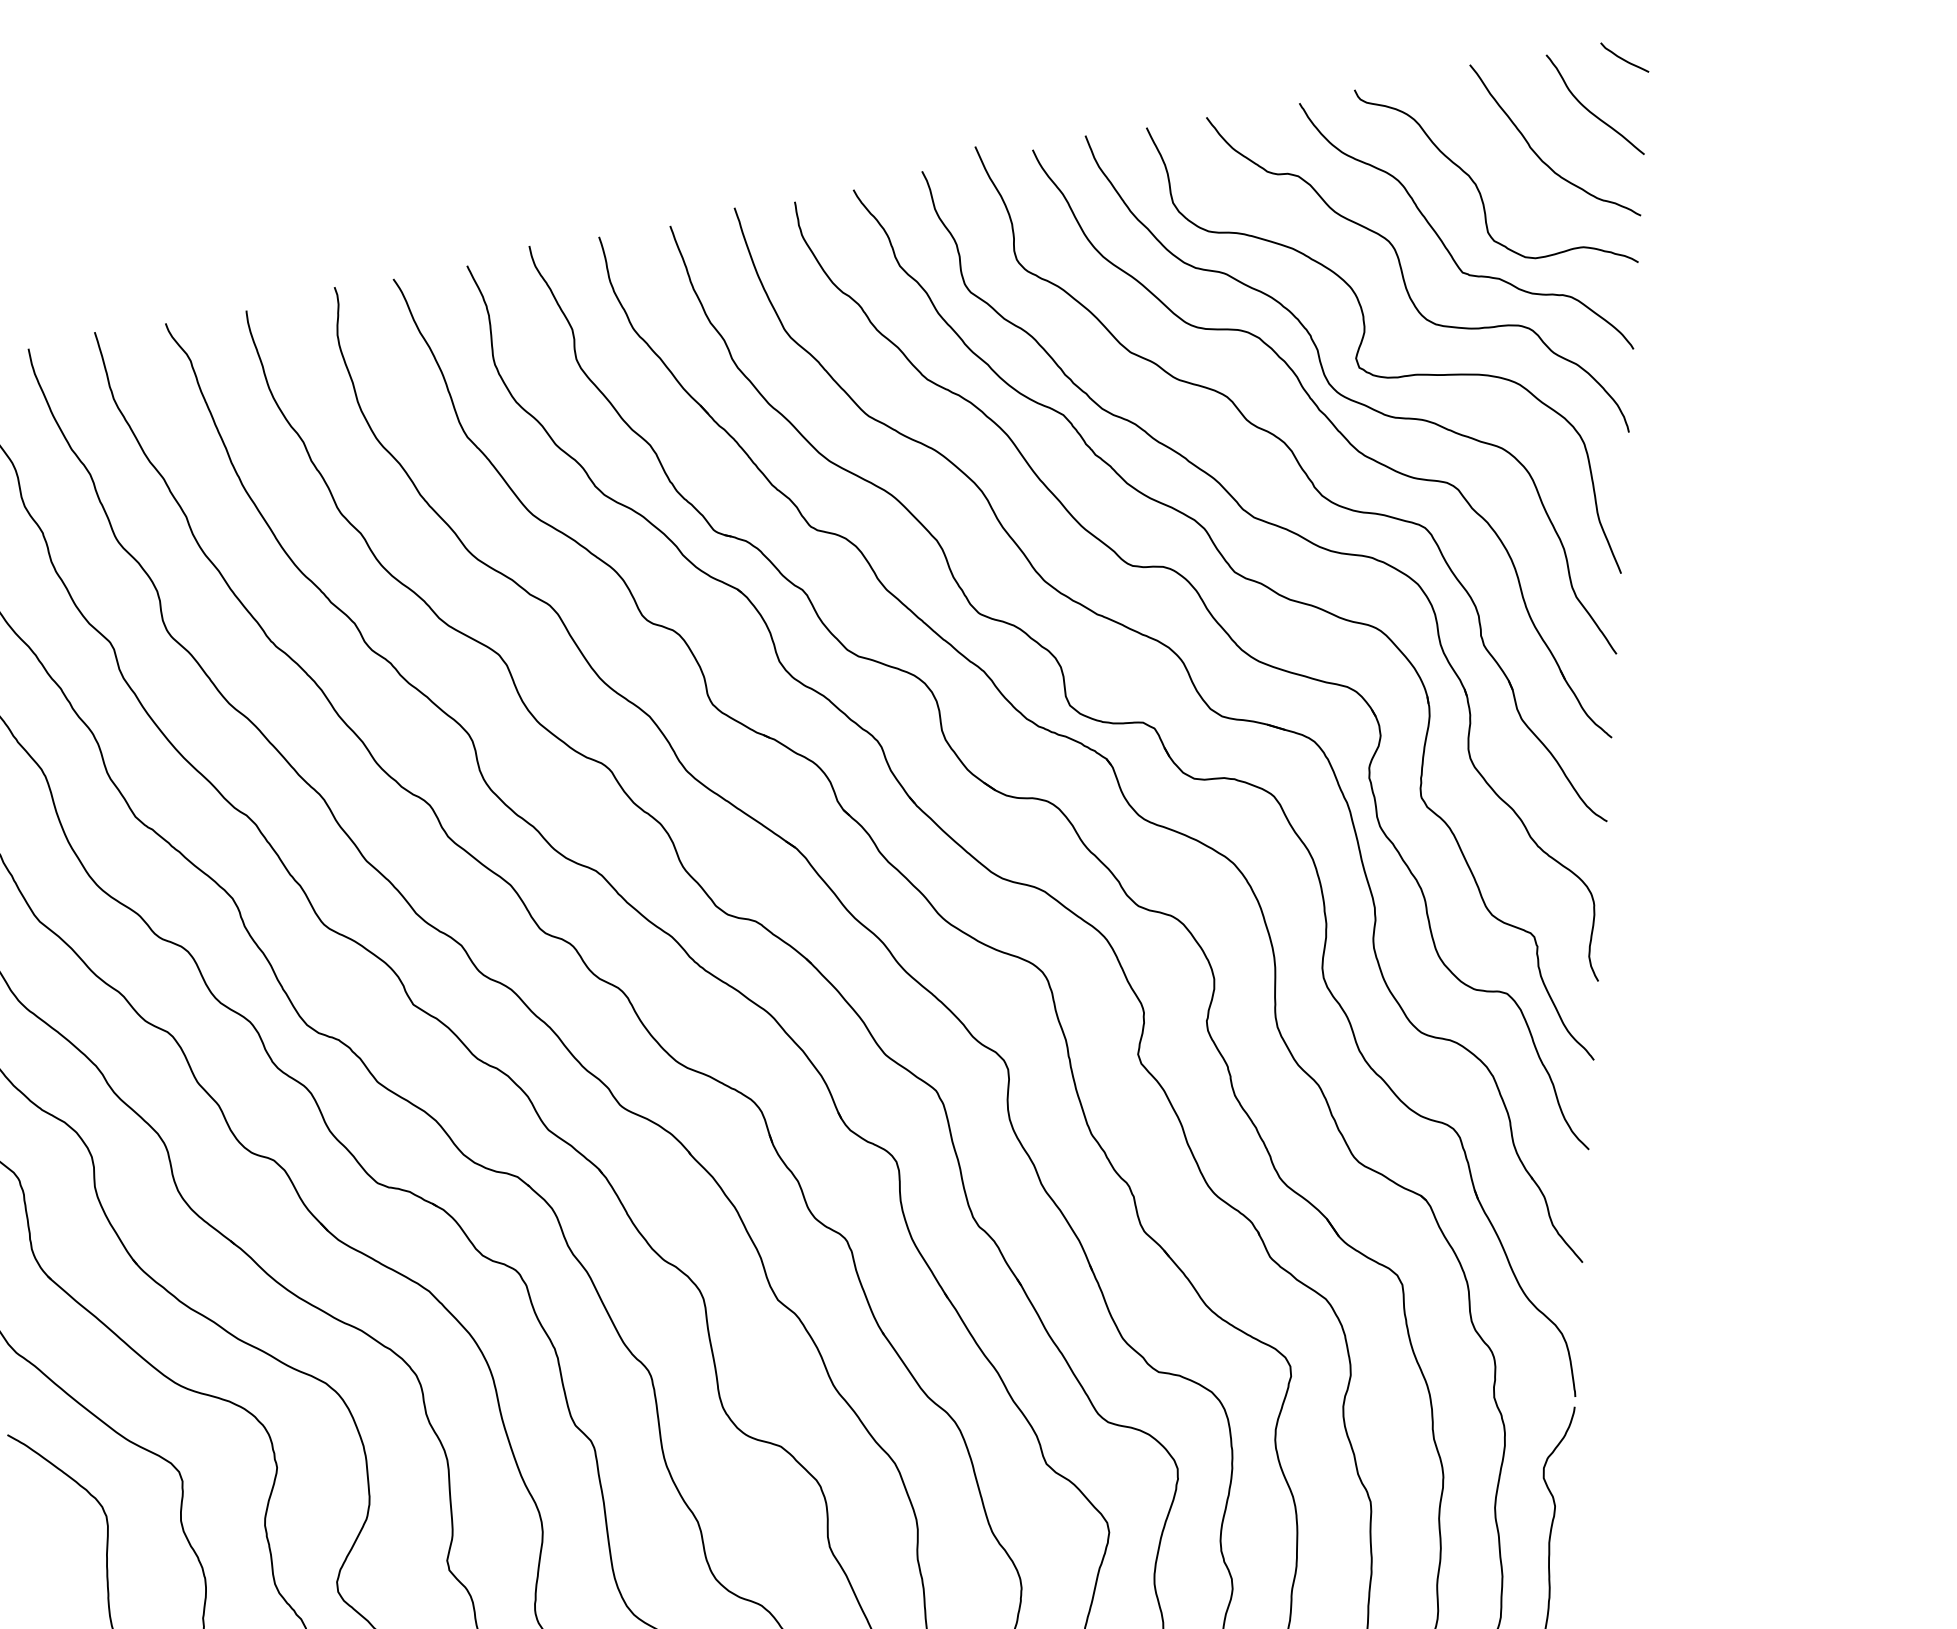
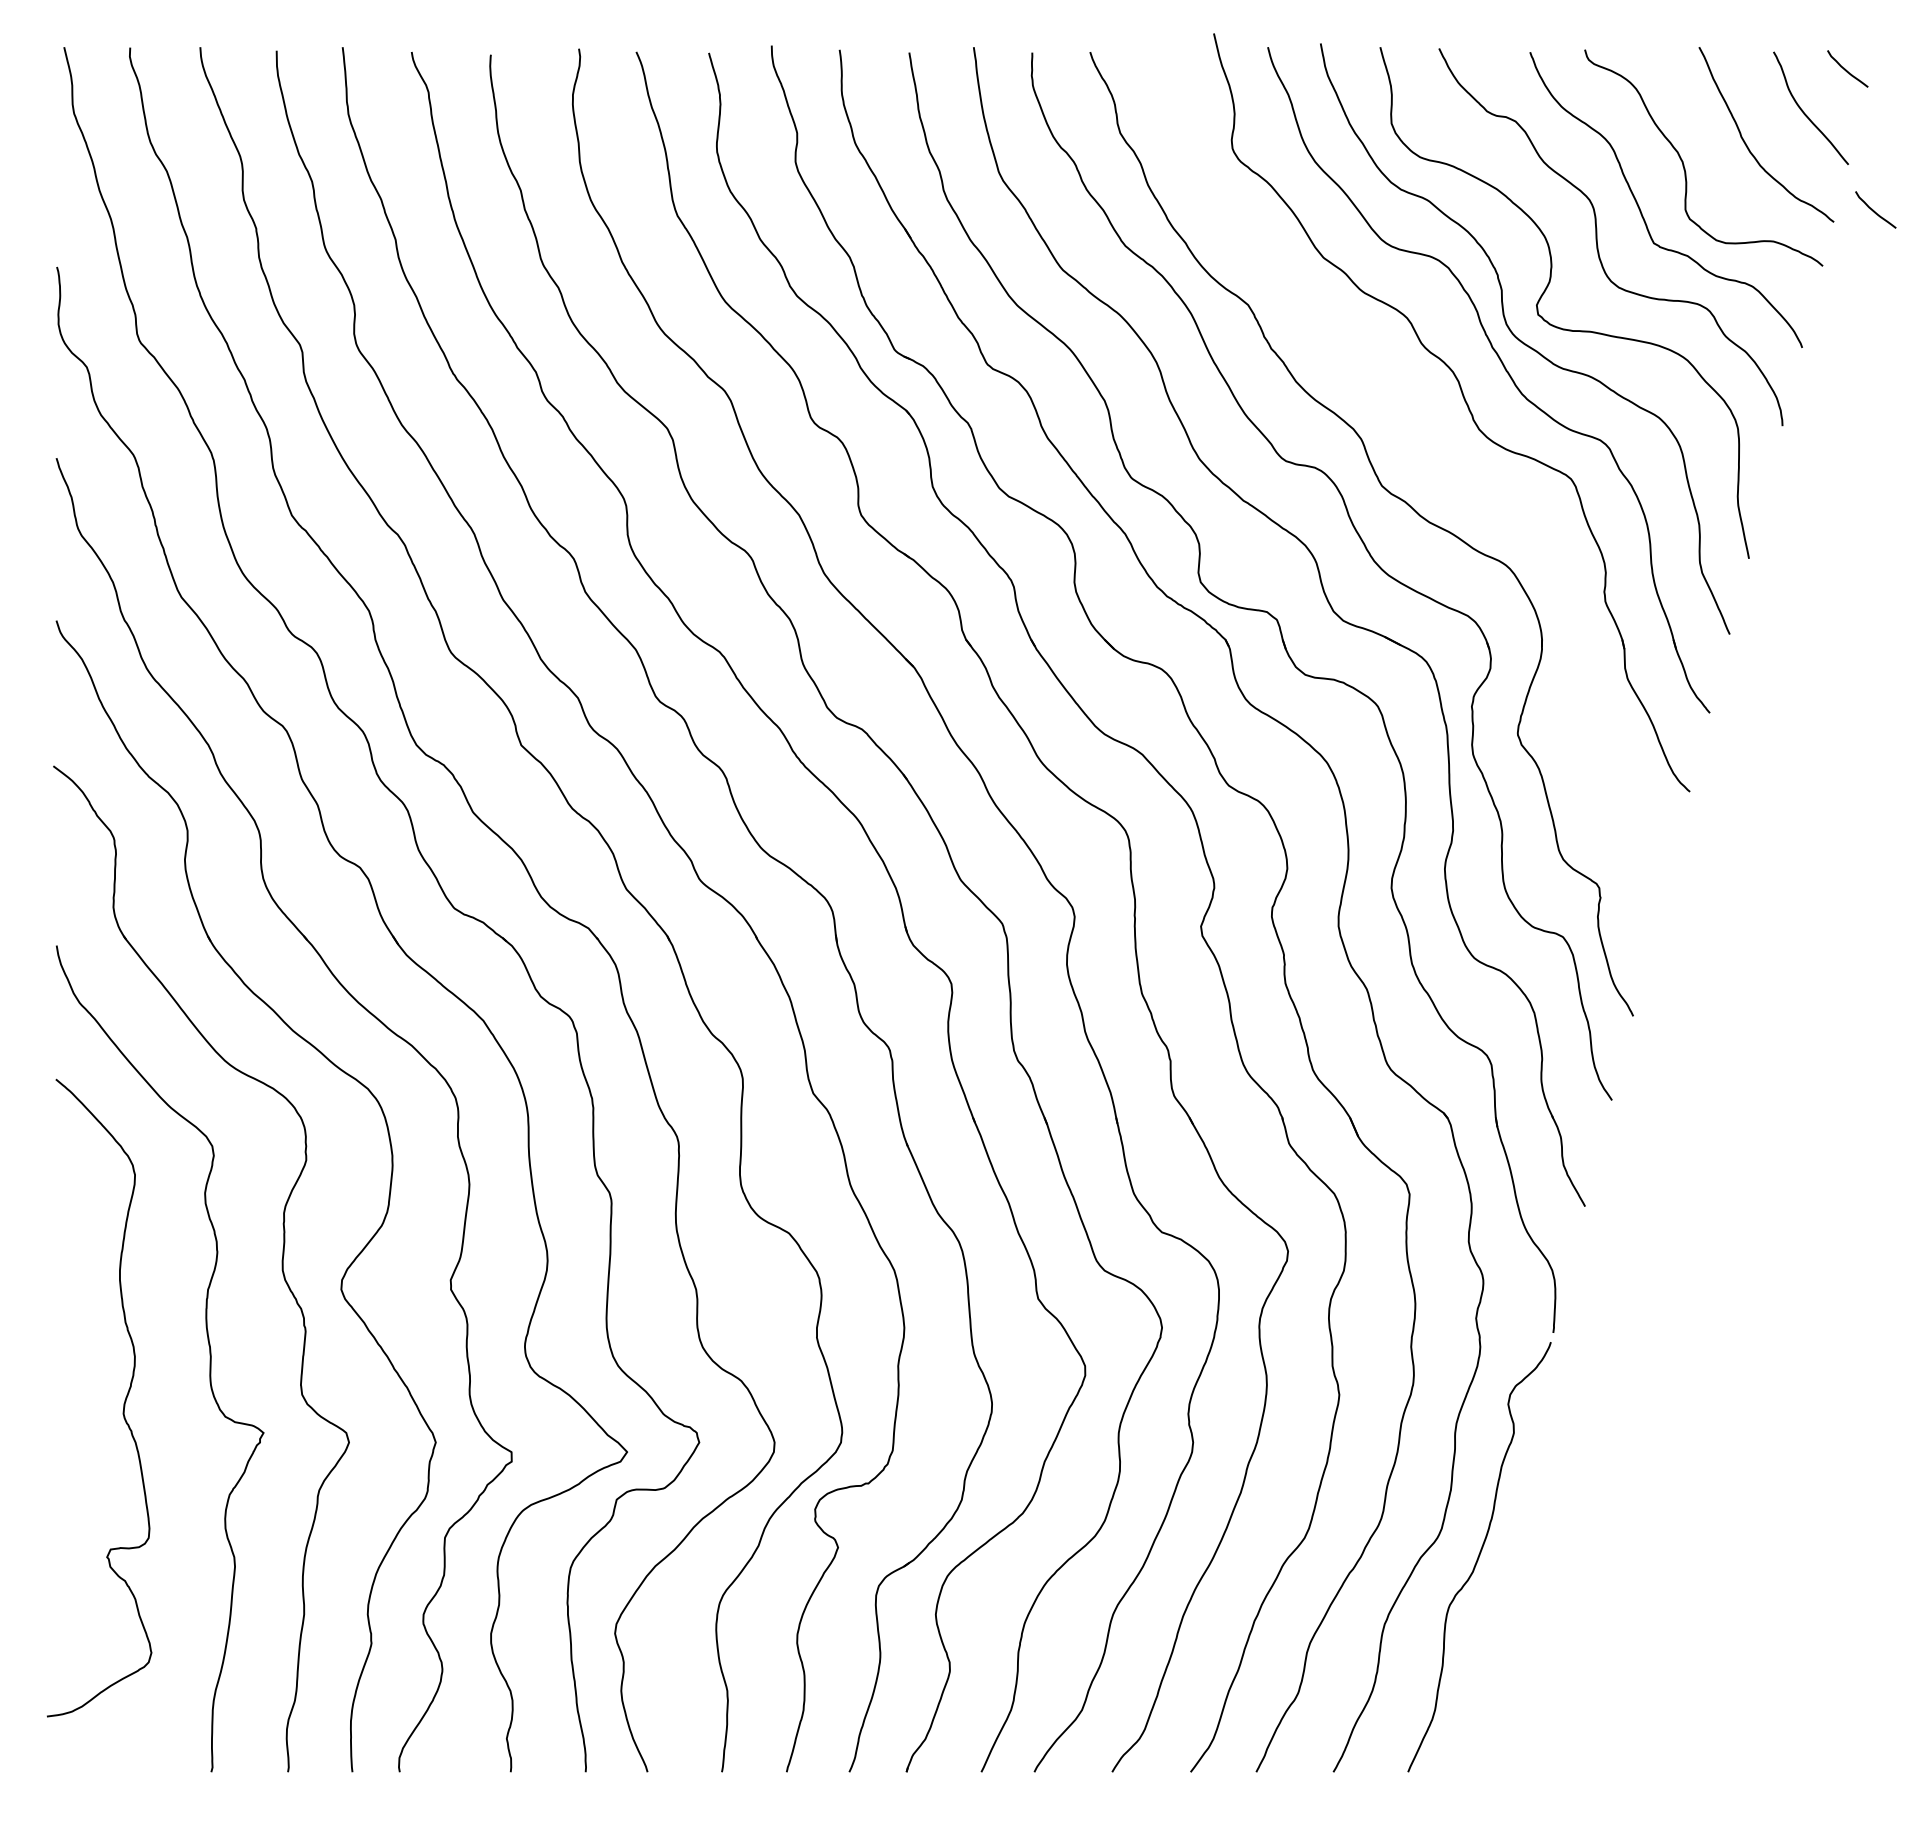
curve: (1679, 195) -> (1874, 210), added
part: (1281, 528) -> (1434, 453), removed

